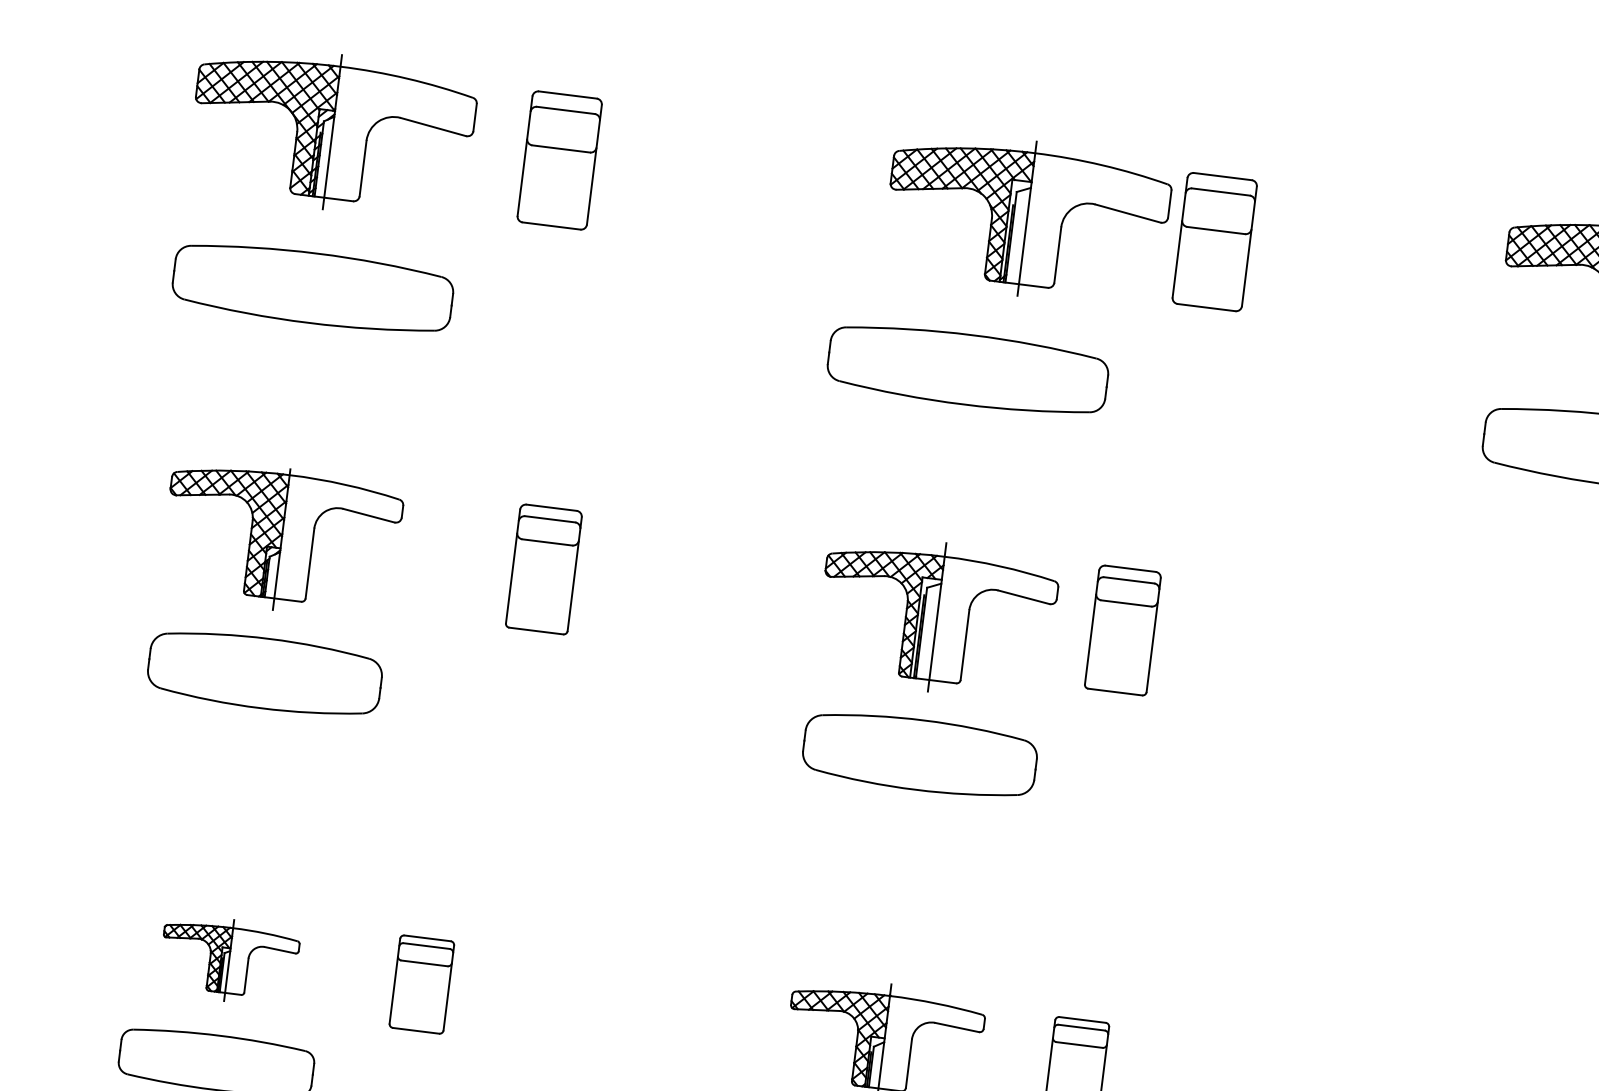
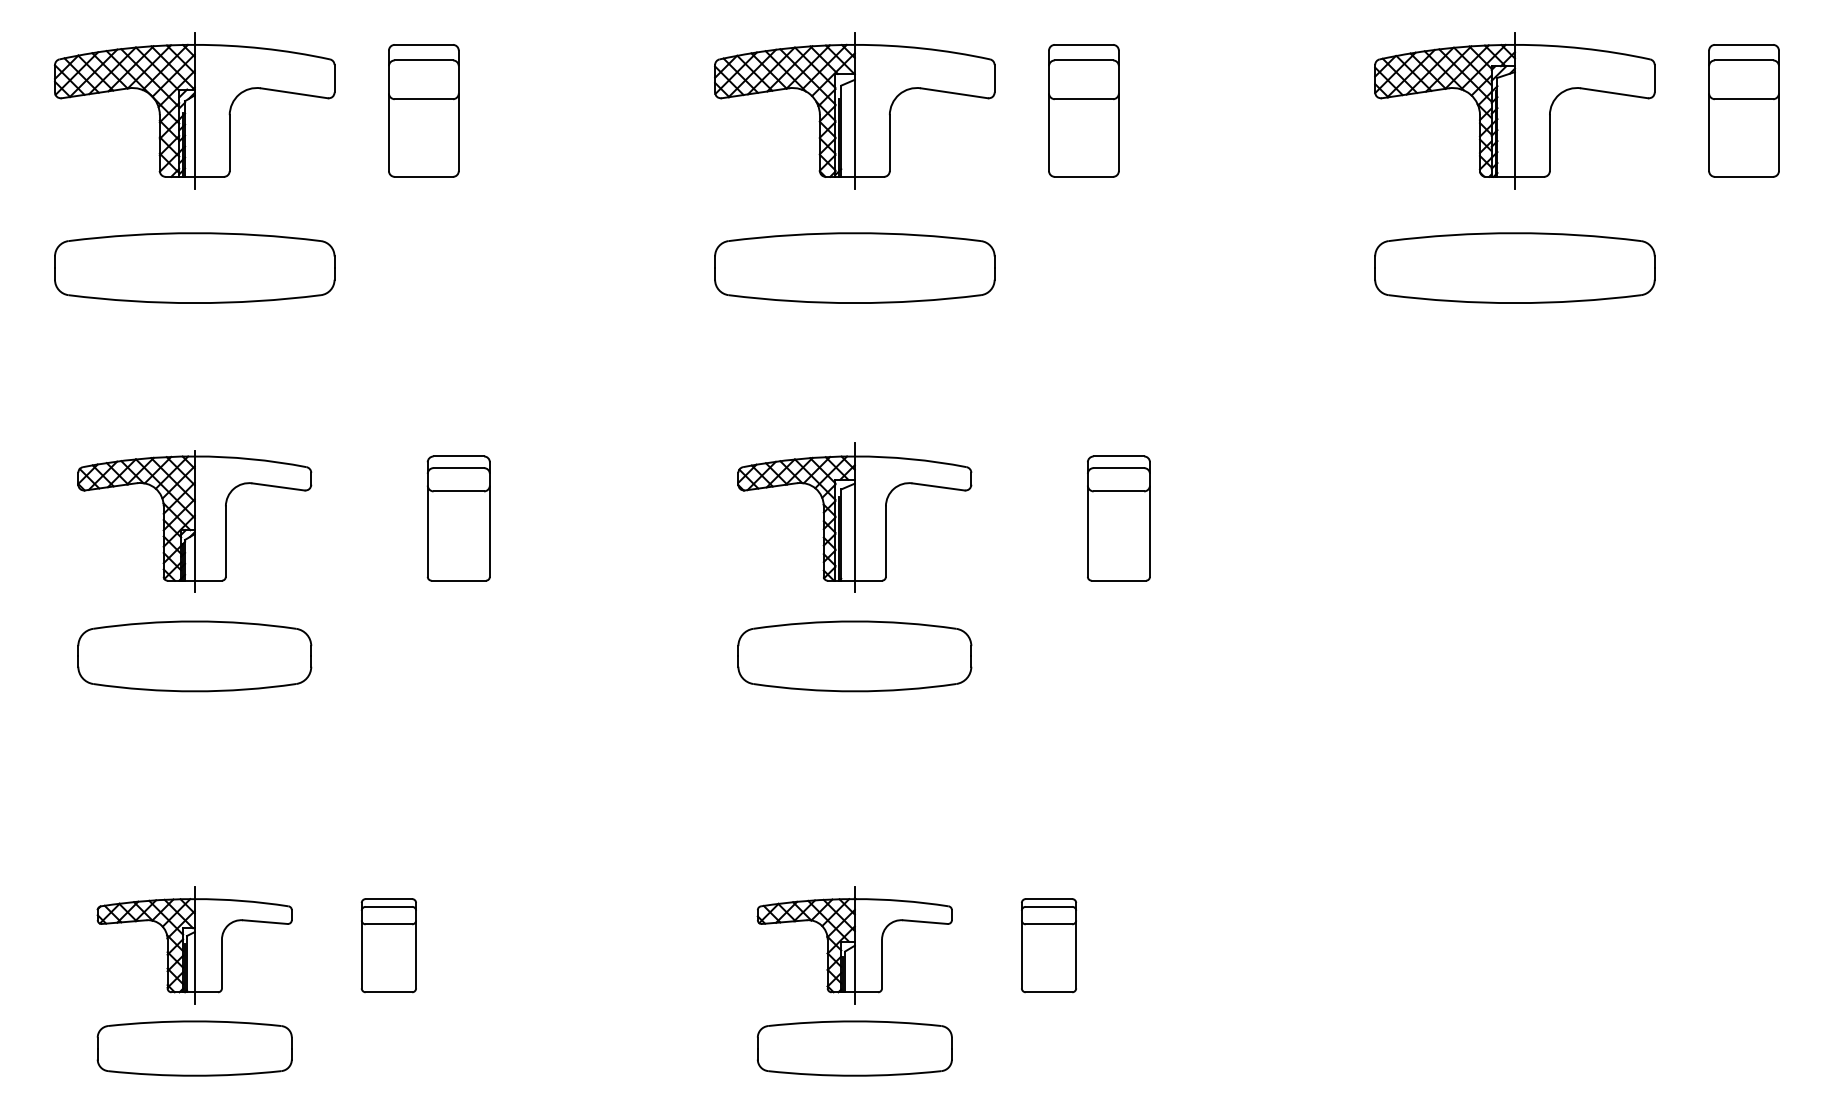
part: (1026, 218) -> (854, 110), moved
part: (1122, 630) -> (1118, 518), moved
part: (228, 960) -> (194, 945), size x1.43

